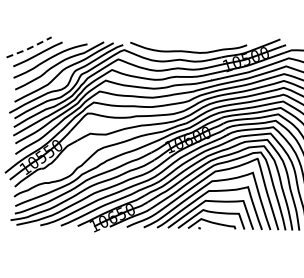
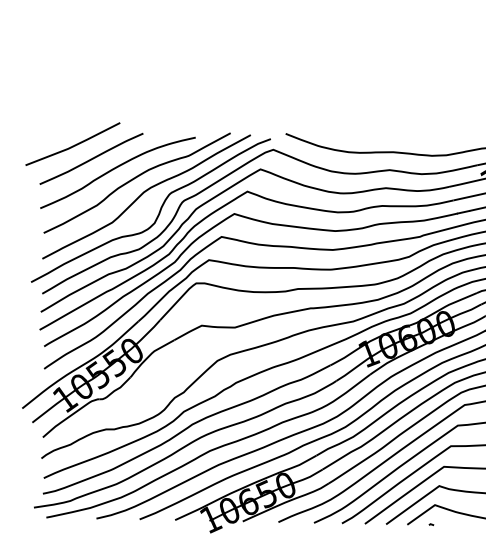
line: (30, 48) -> (75, 146), dashed -> solid

